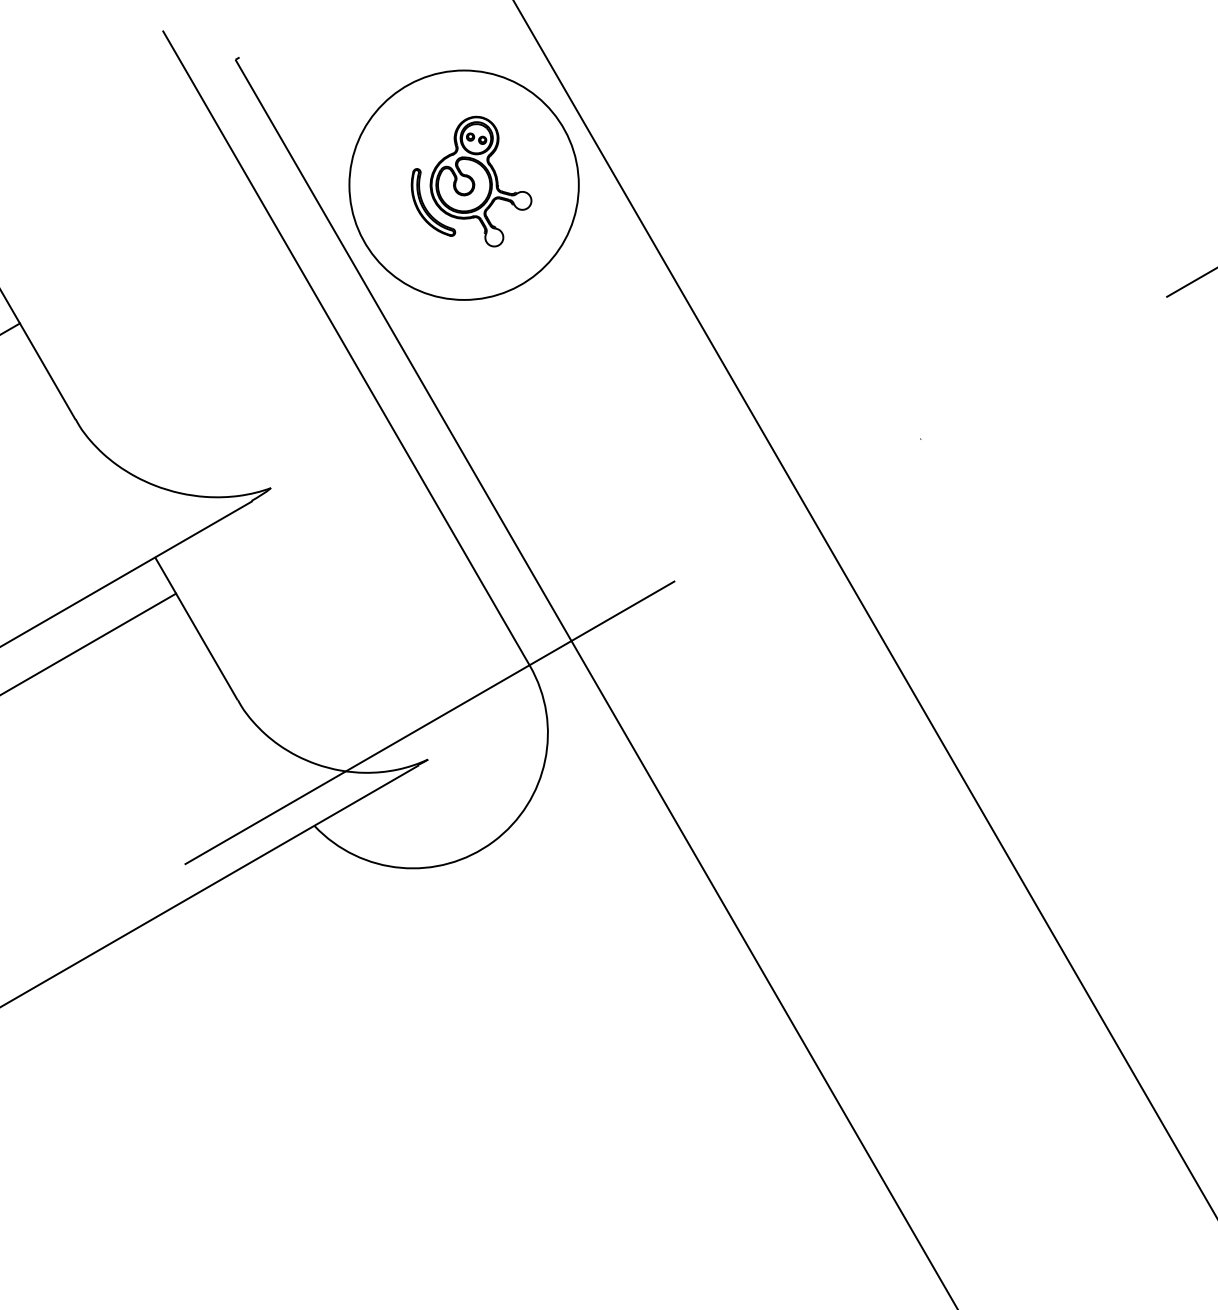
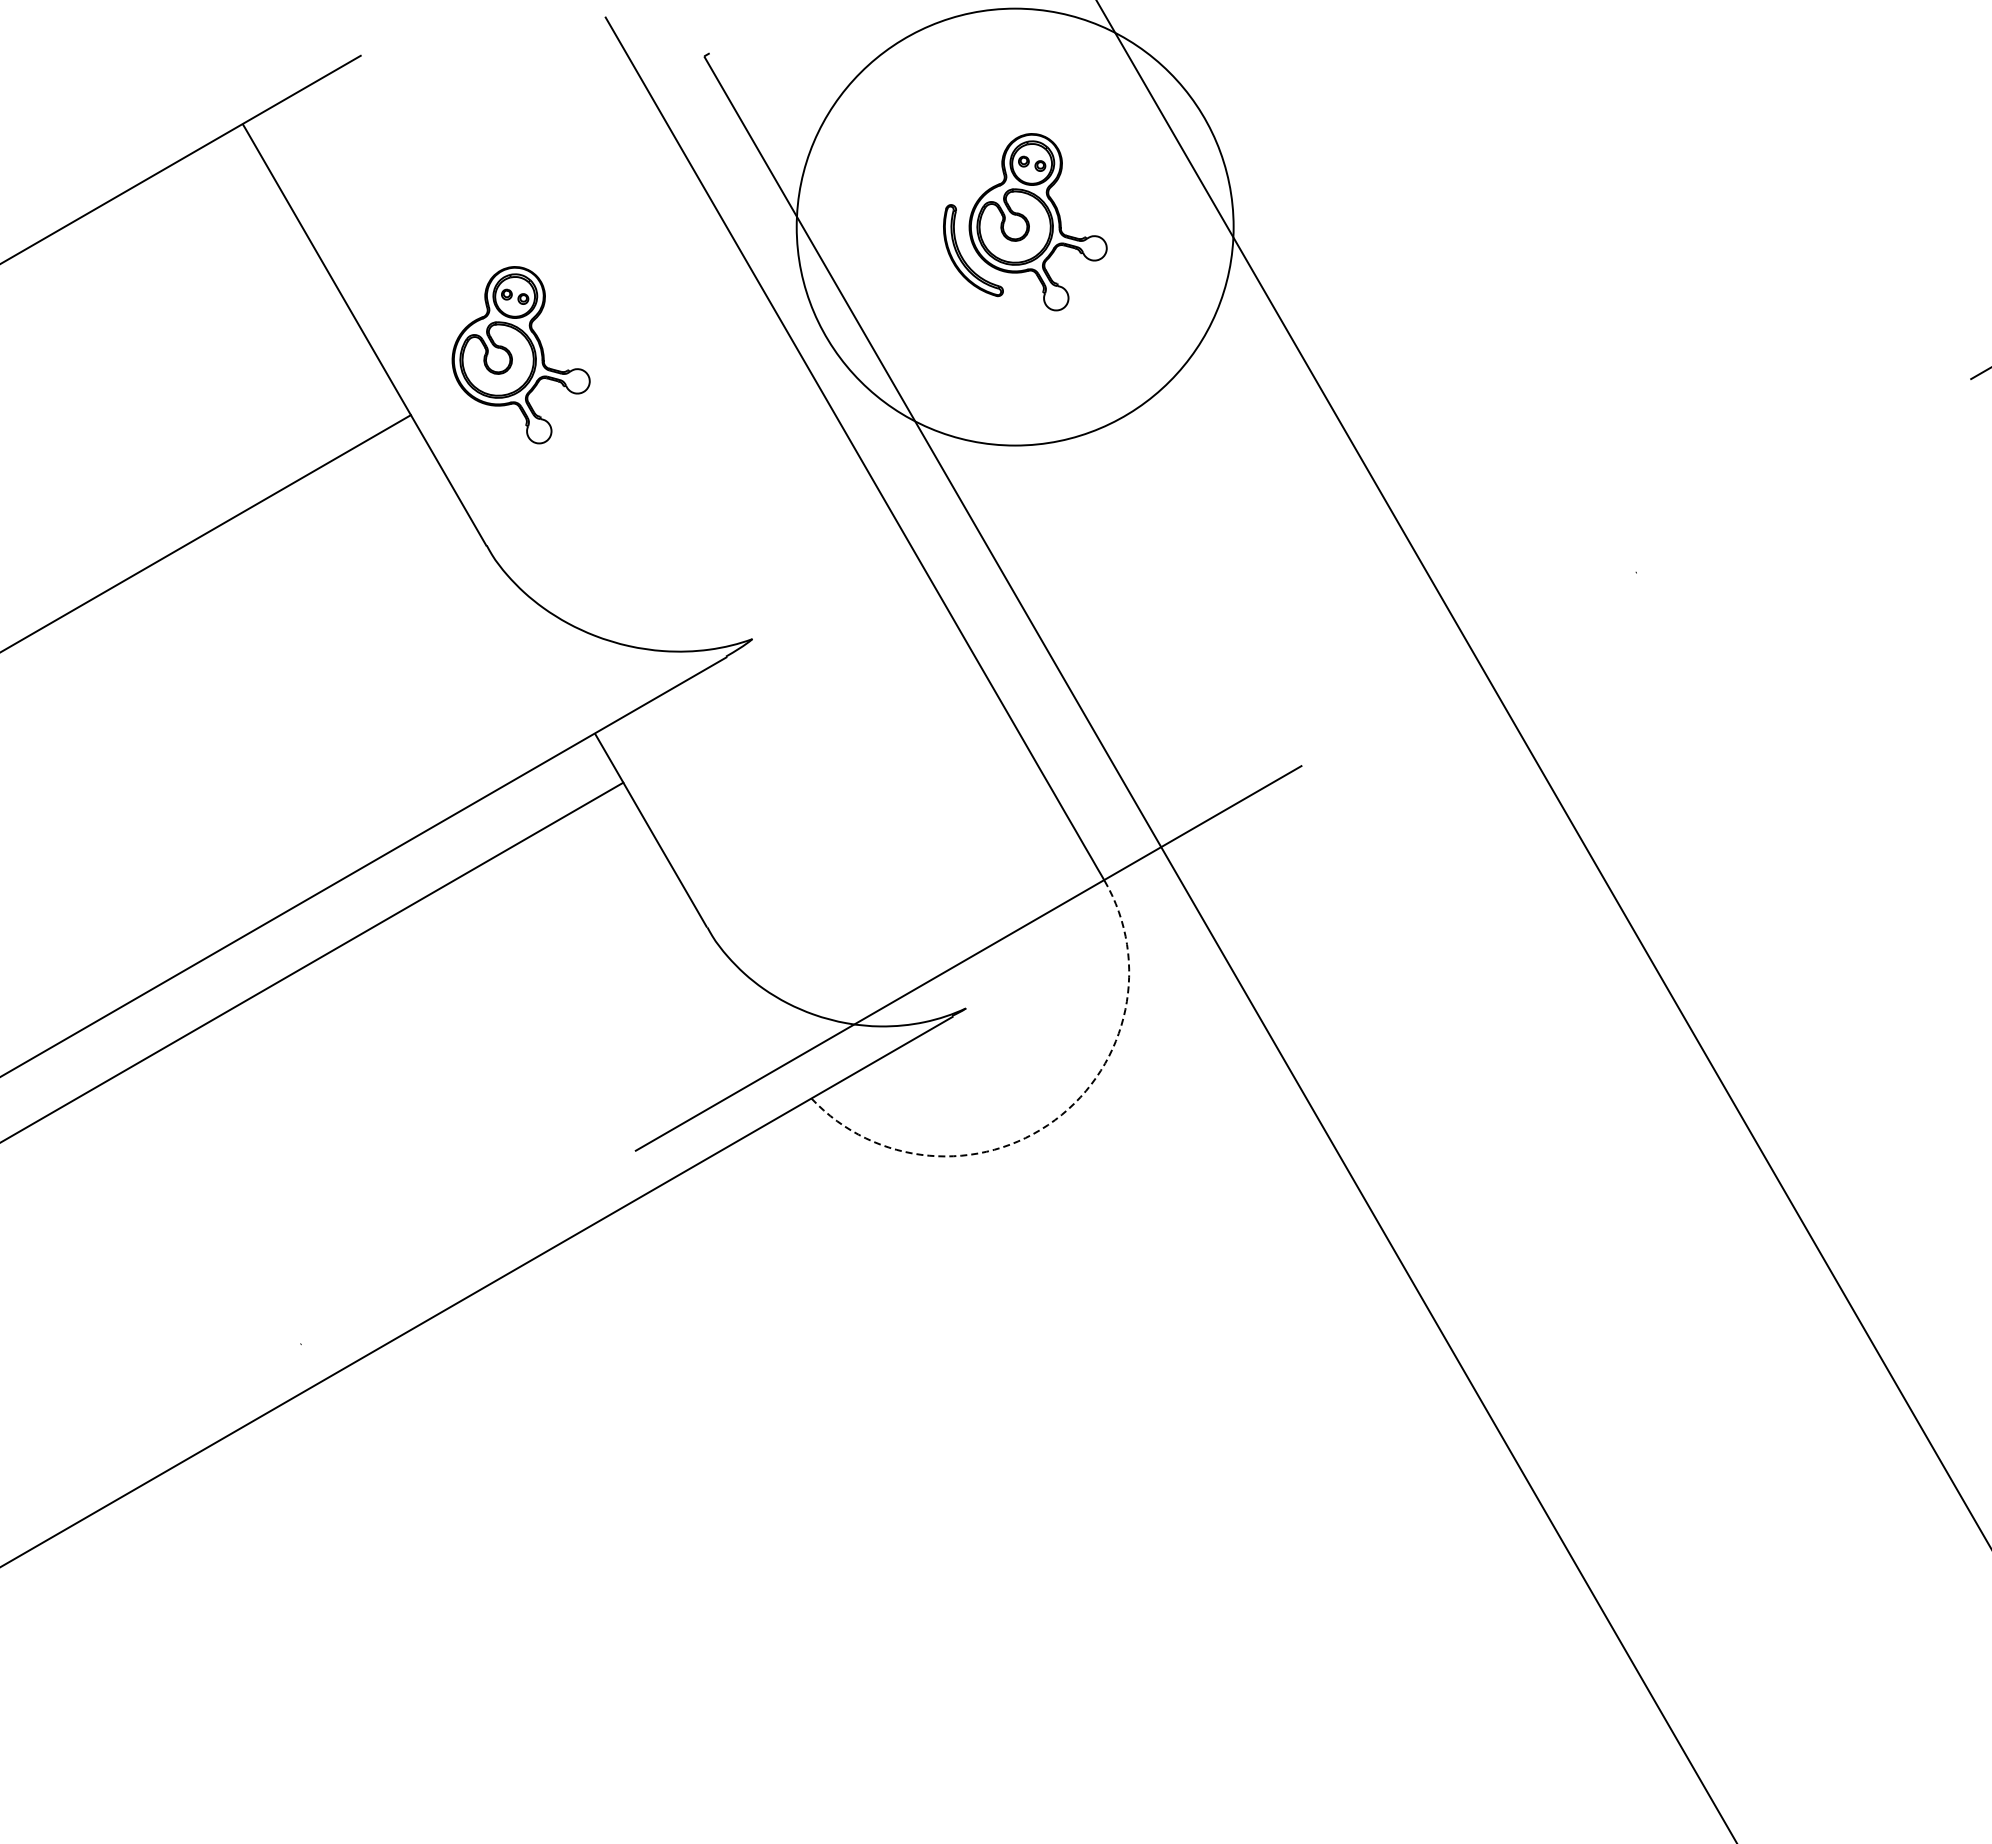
circle: (464, 185) -> (1015, 227), size x1.4
part: (100, 279) -> (520, 355), added
arc: (493, 841) -> (1055, 1120), solid -> dashed

